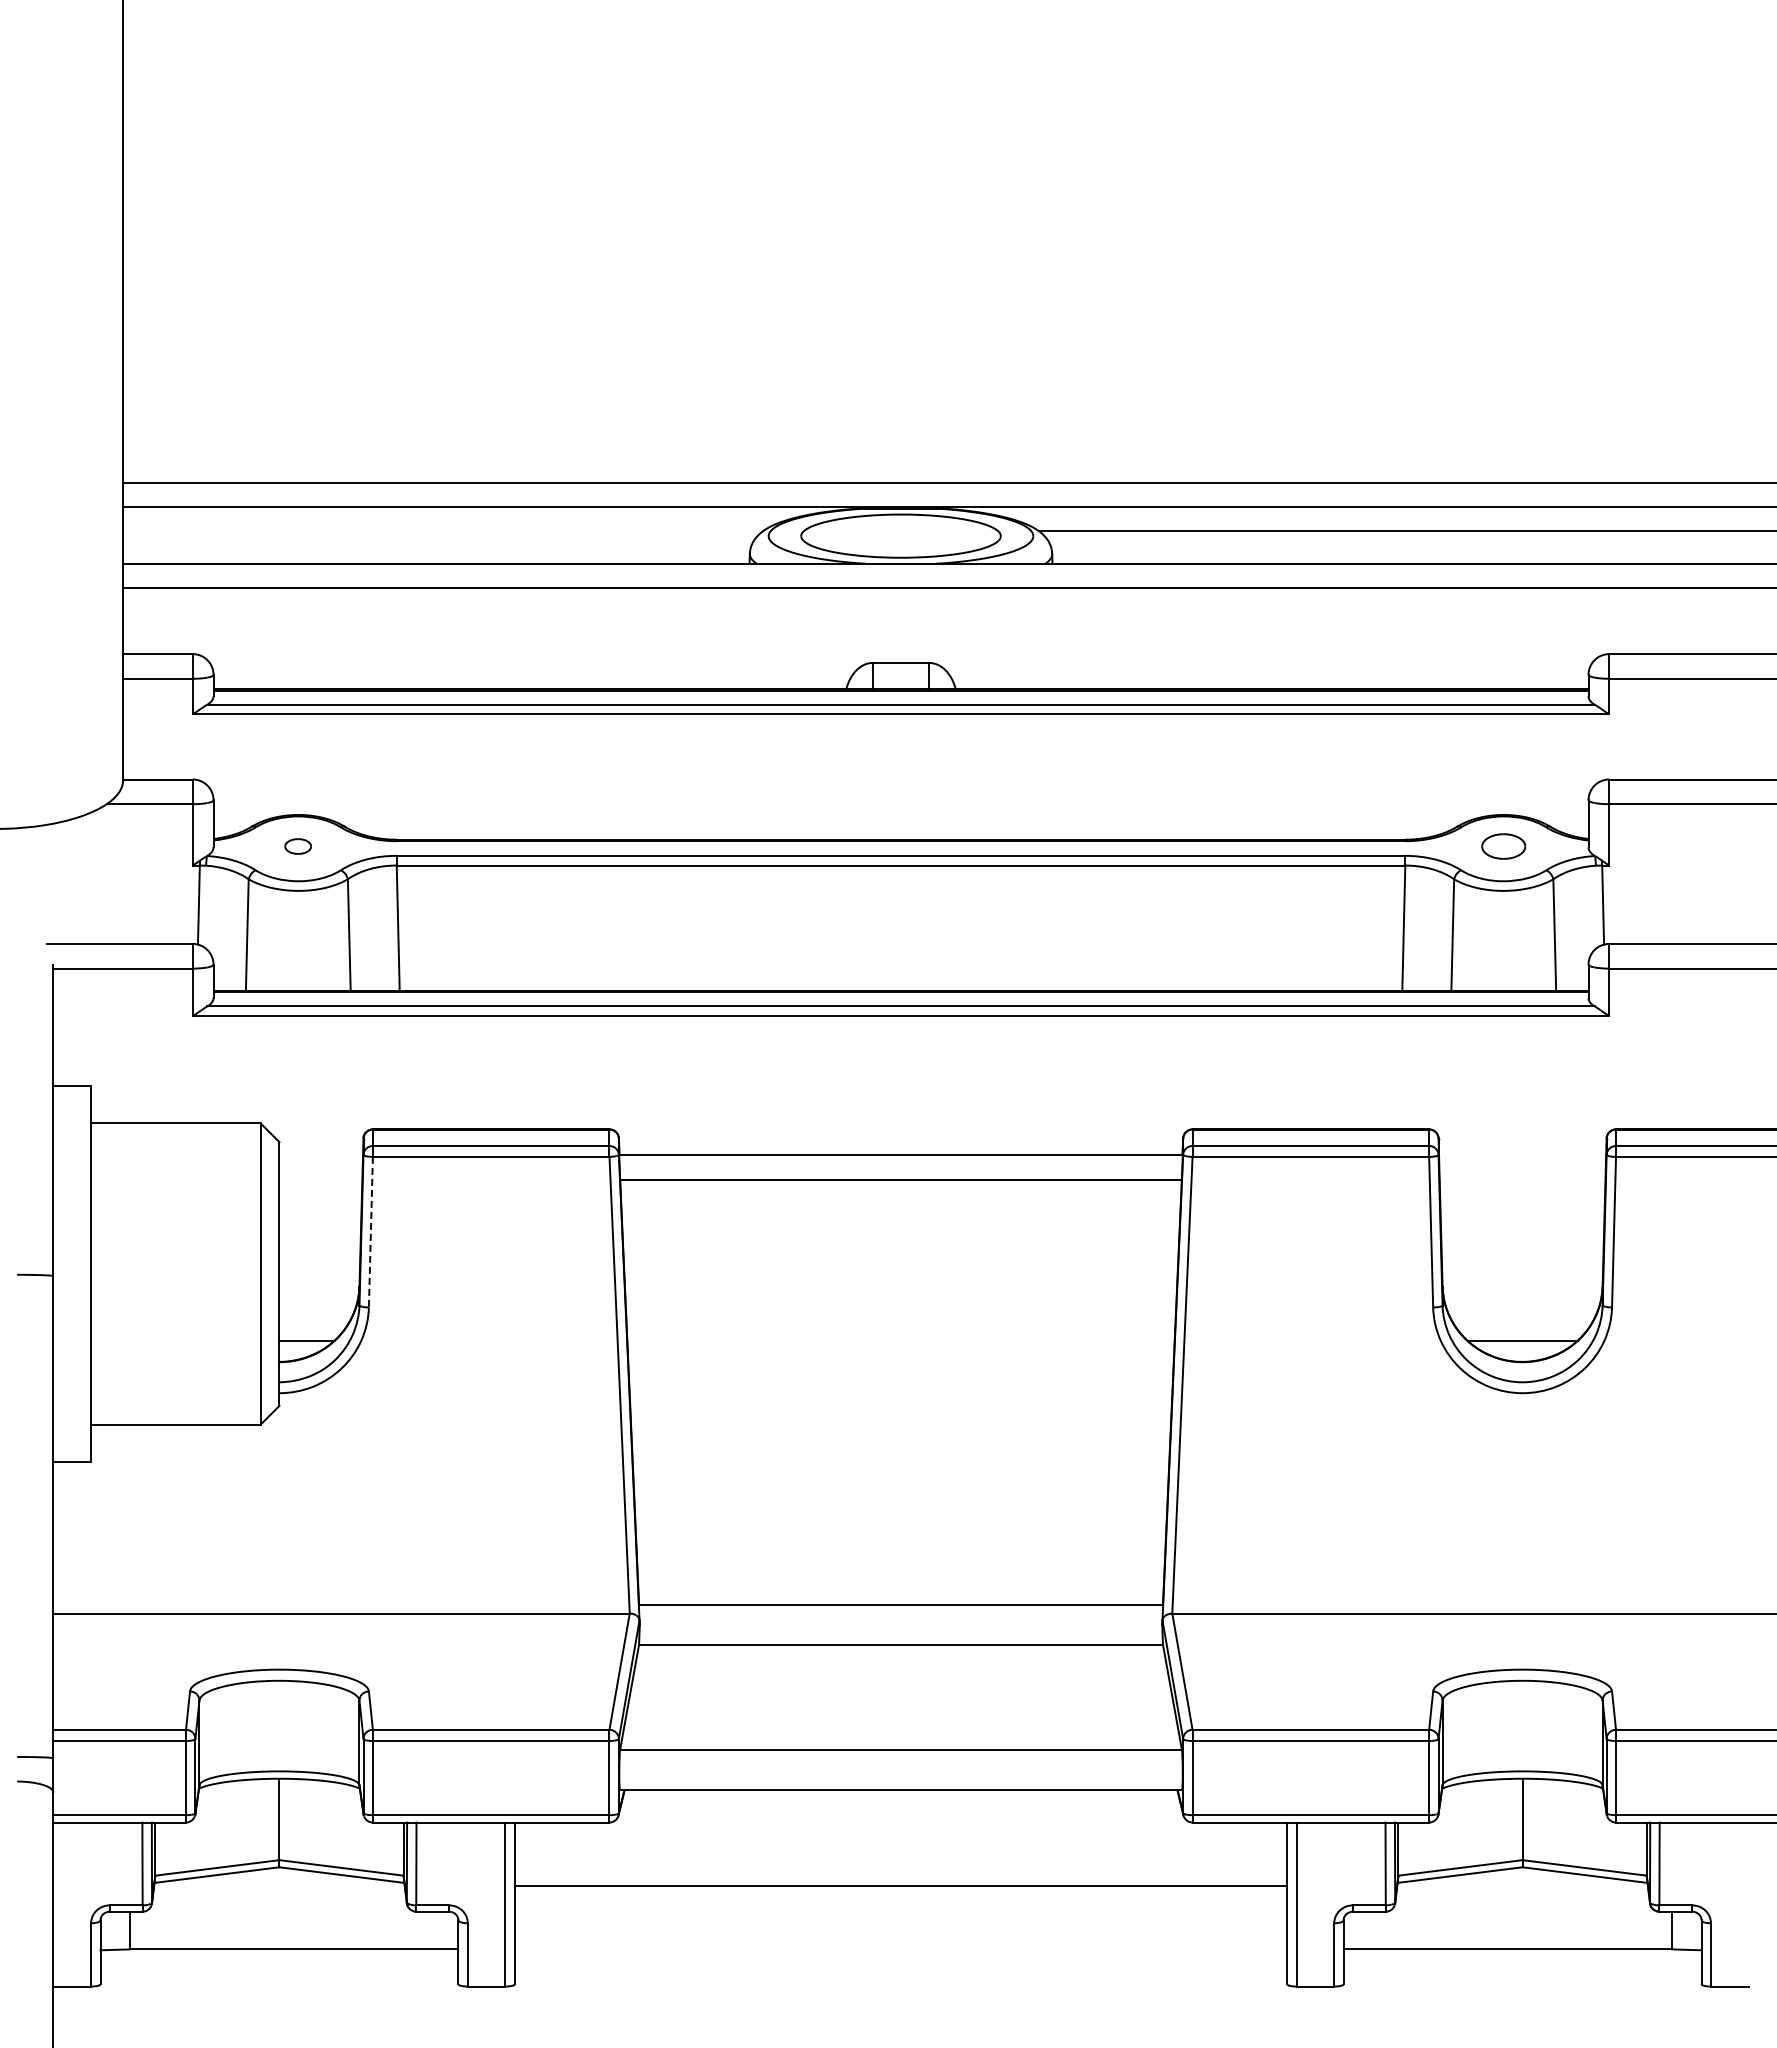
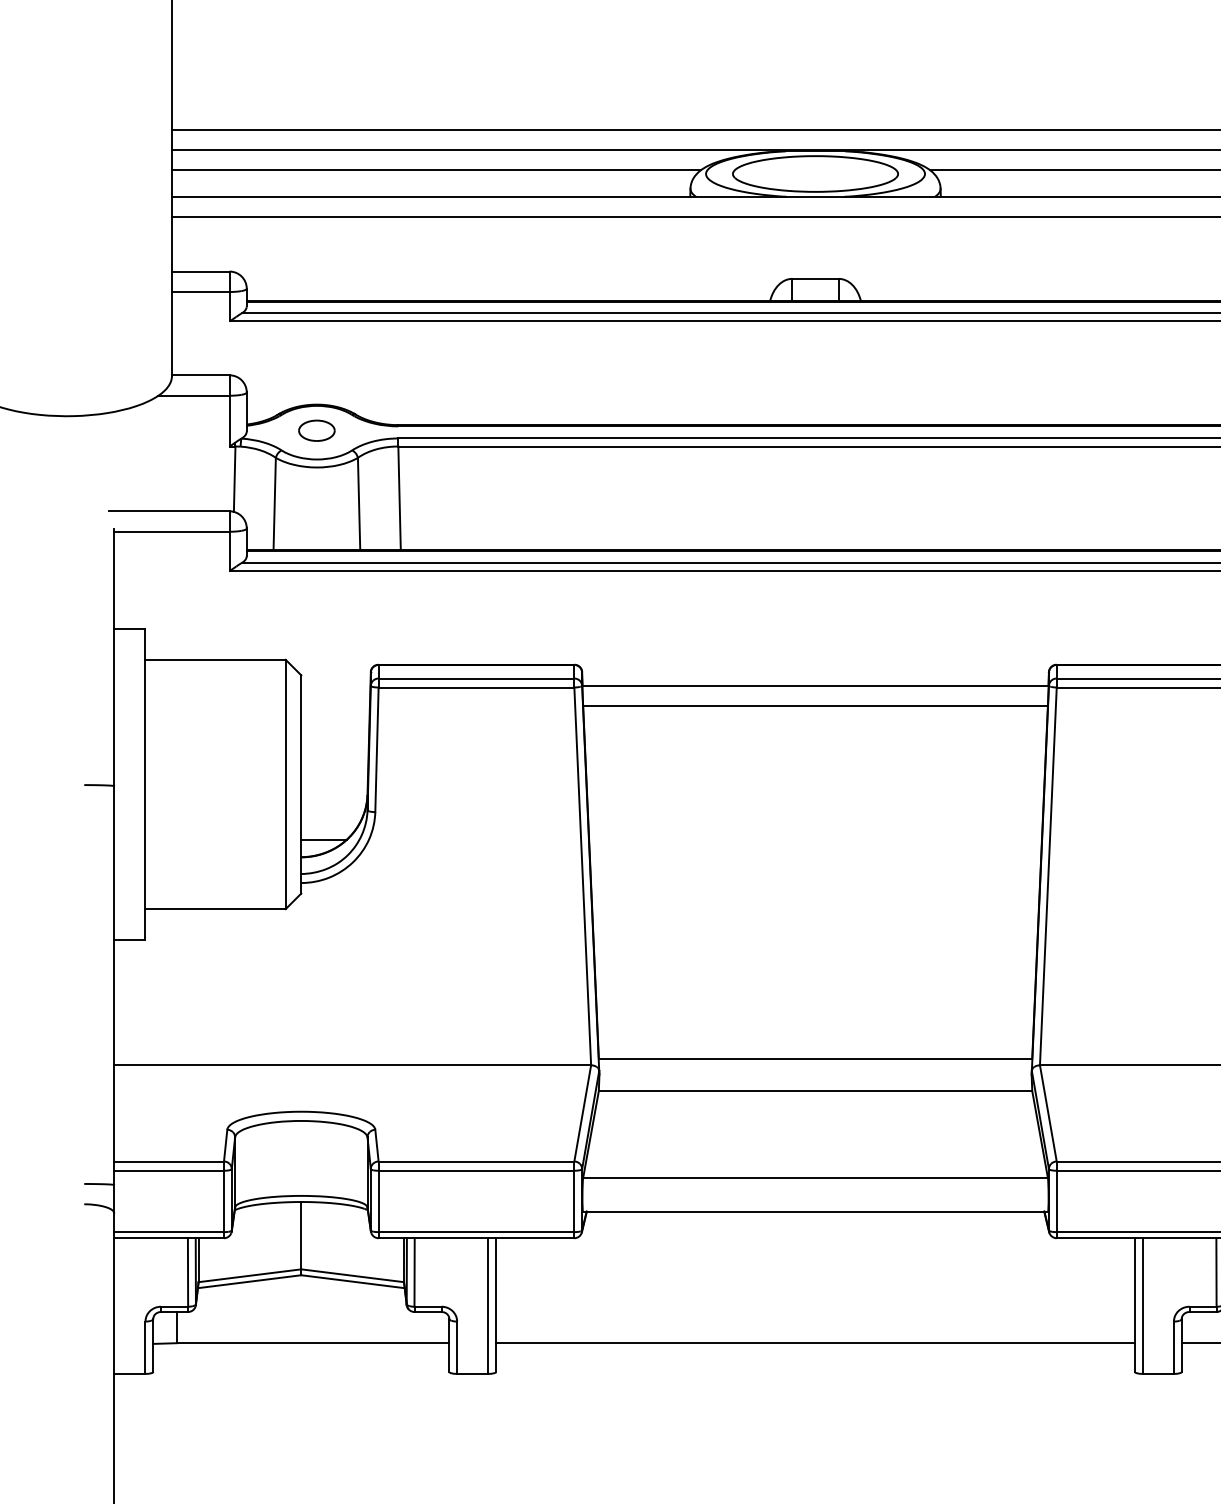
line: (442, 531) -> (436, 170), added
part: (297, 846) -> (316, 430), size x1.67
line: (370, 1232) -> (376, 750), dashed -> solid
line: (900, 1886) -> (815, 1343), moved

